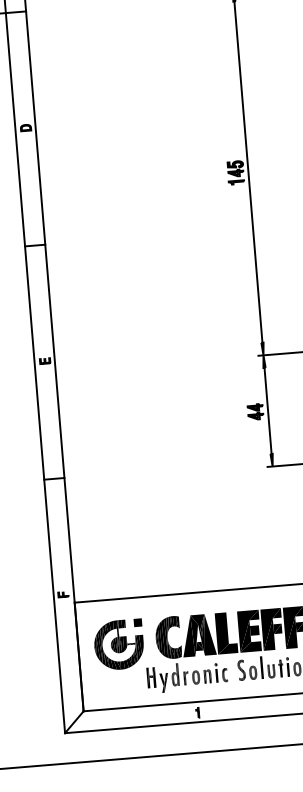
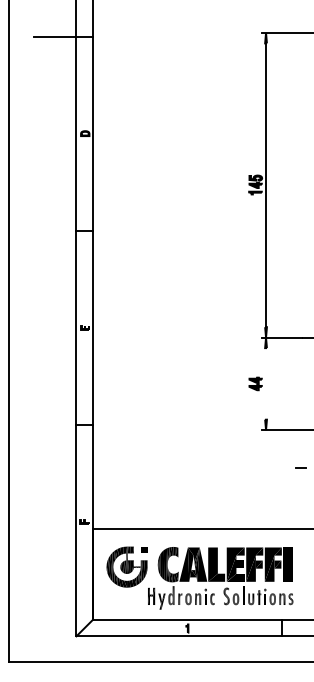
line: (268, 410) -> (266, 383), removed

